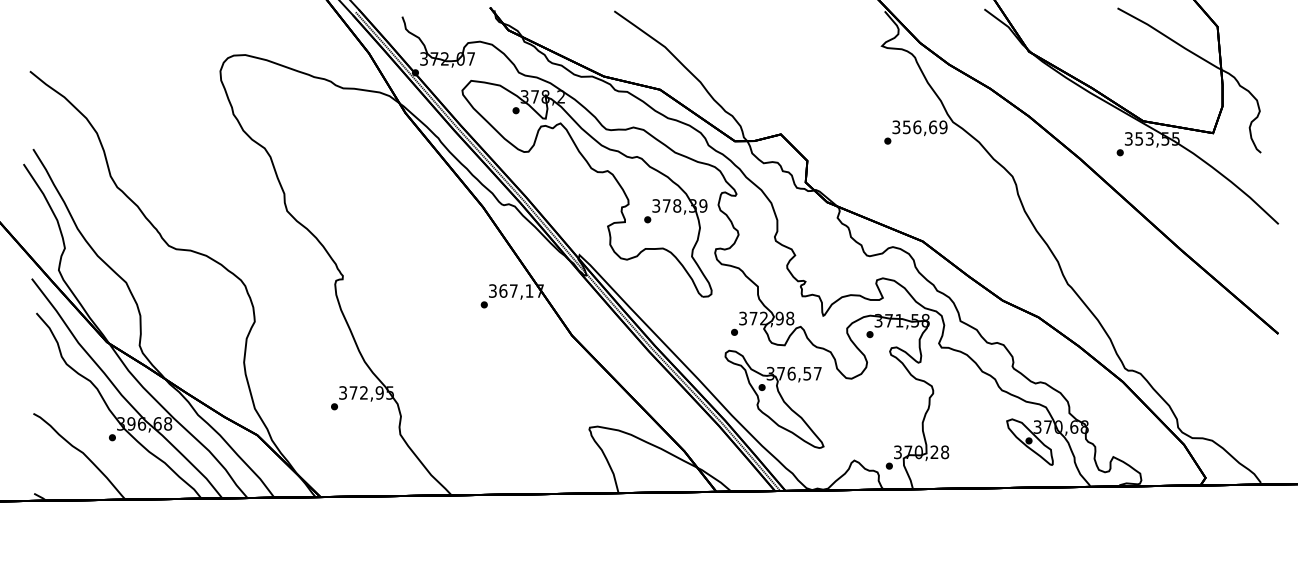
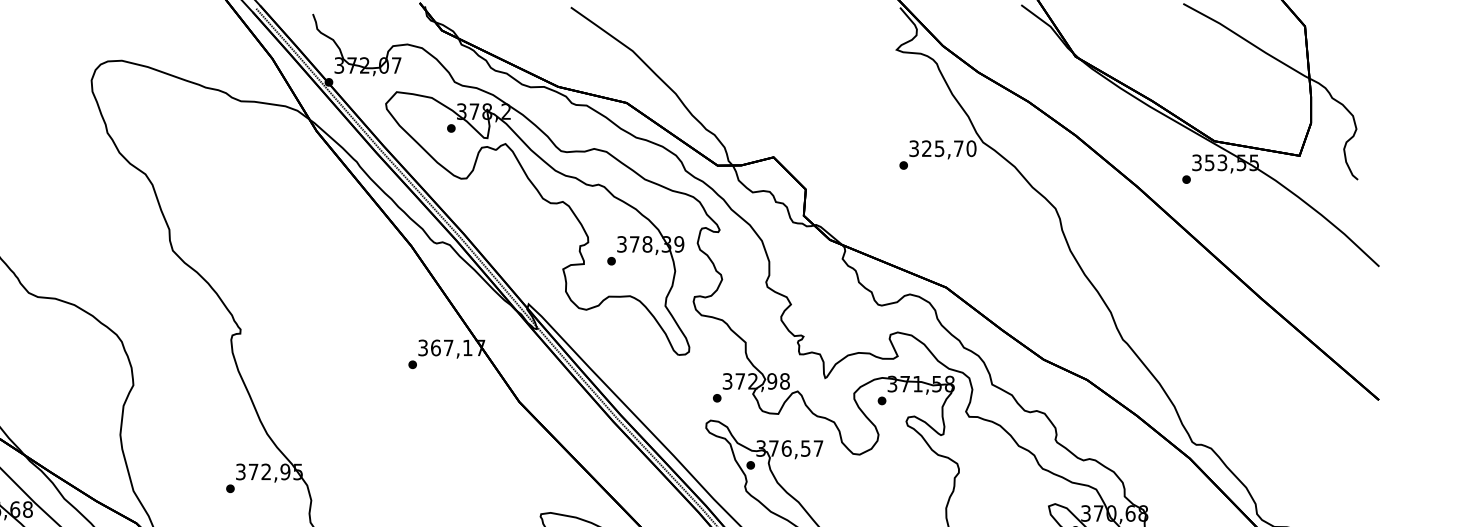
text: (925, 127) -> (949, 148), 356,69 -> 325,70

